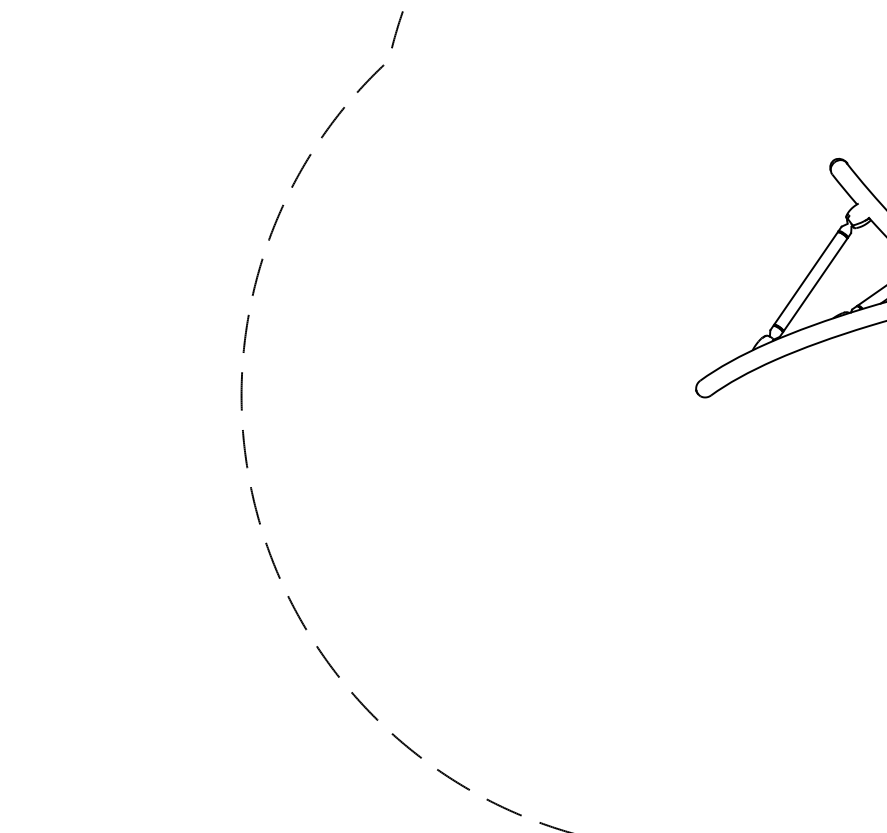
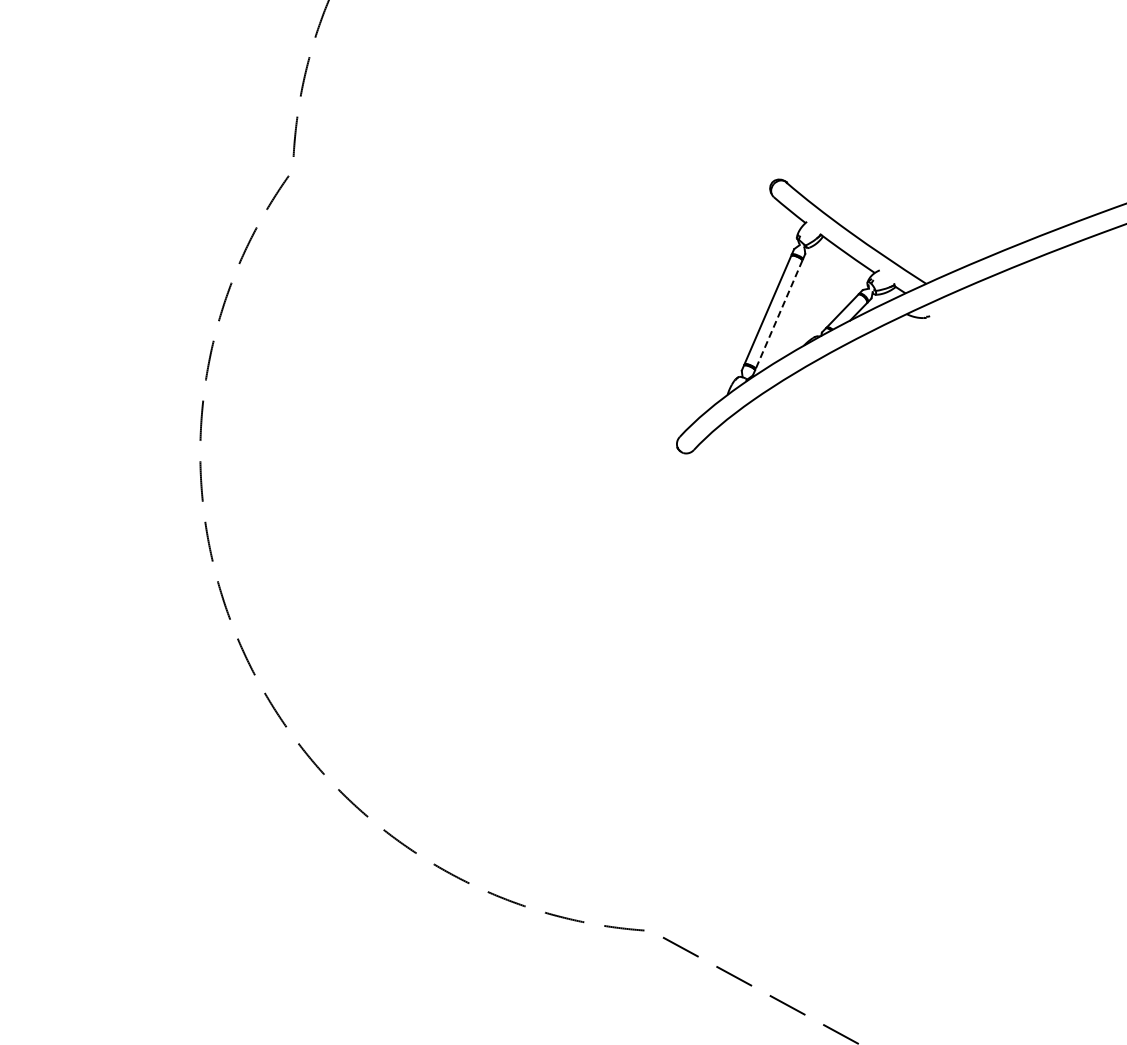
line: (814, 285) -> (778, 315), solid -> dashed

